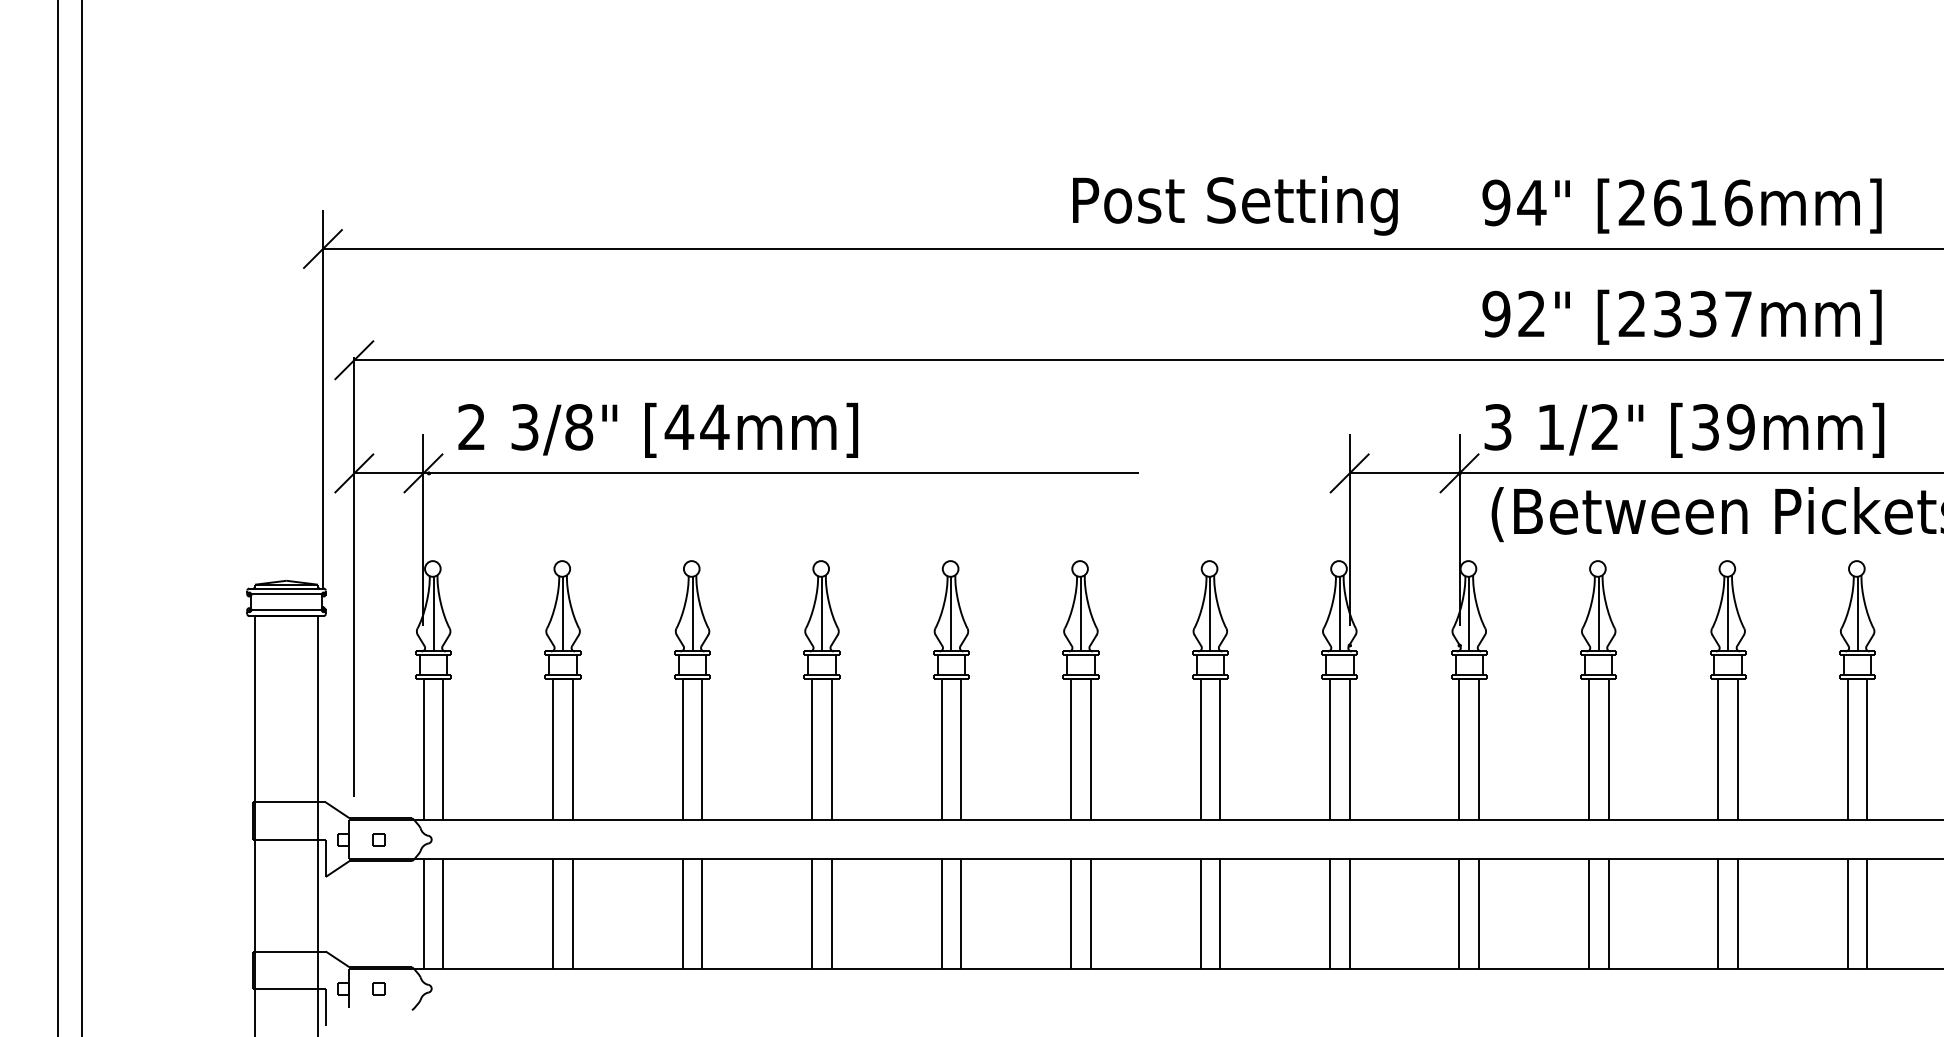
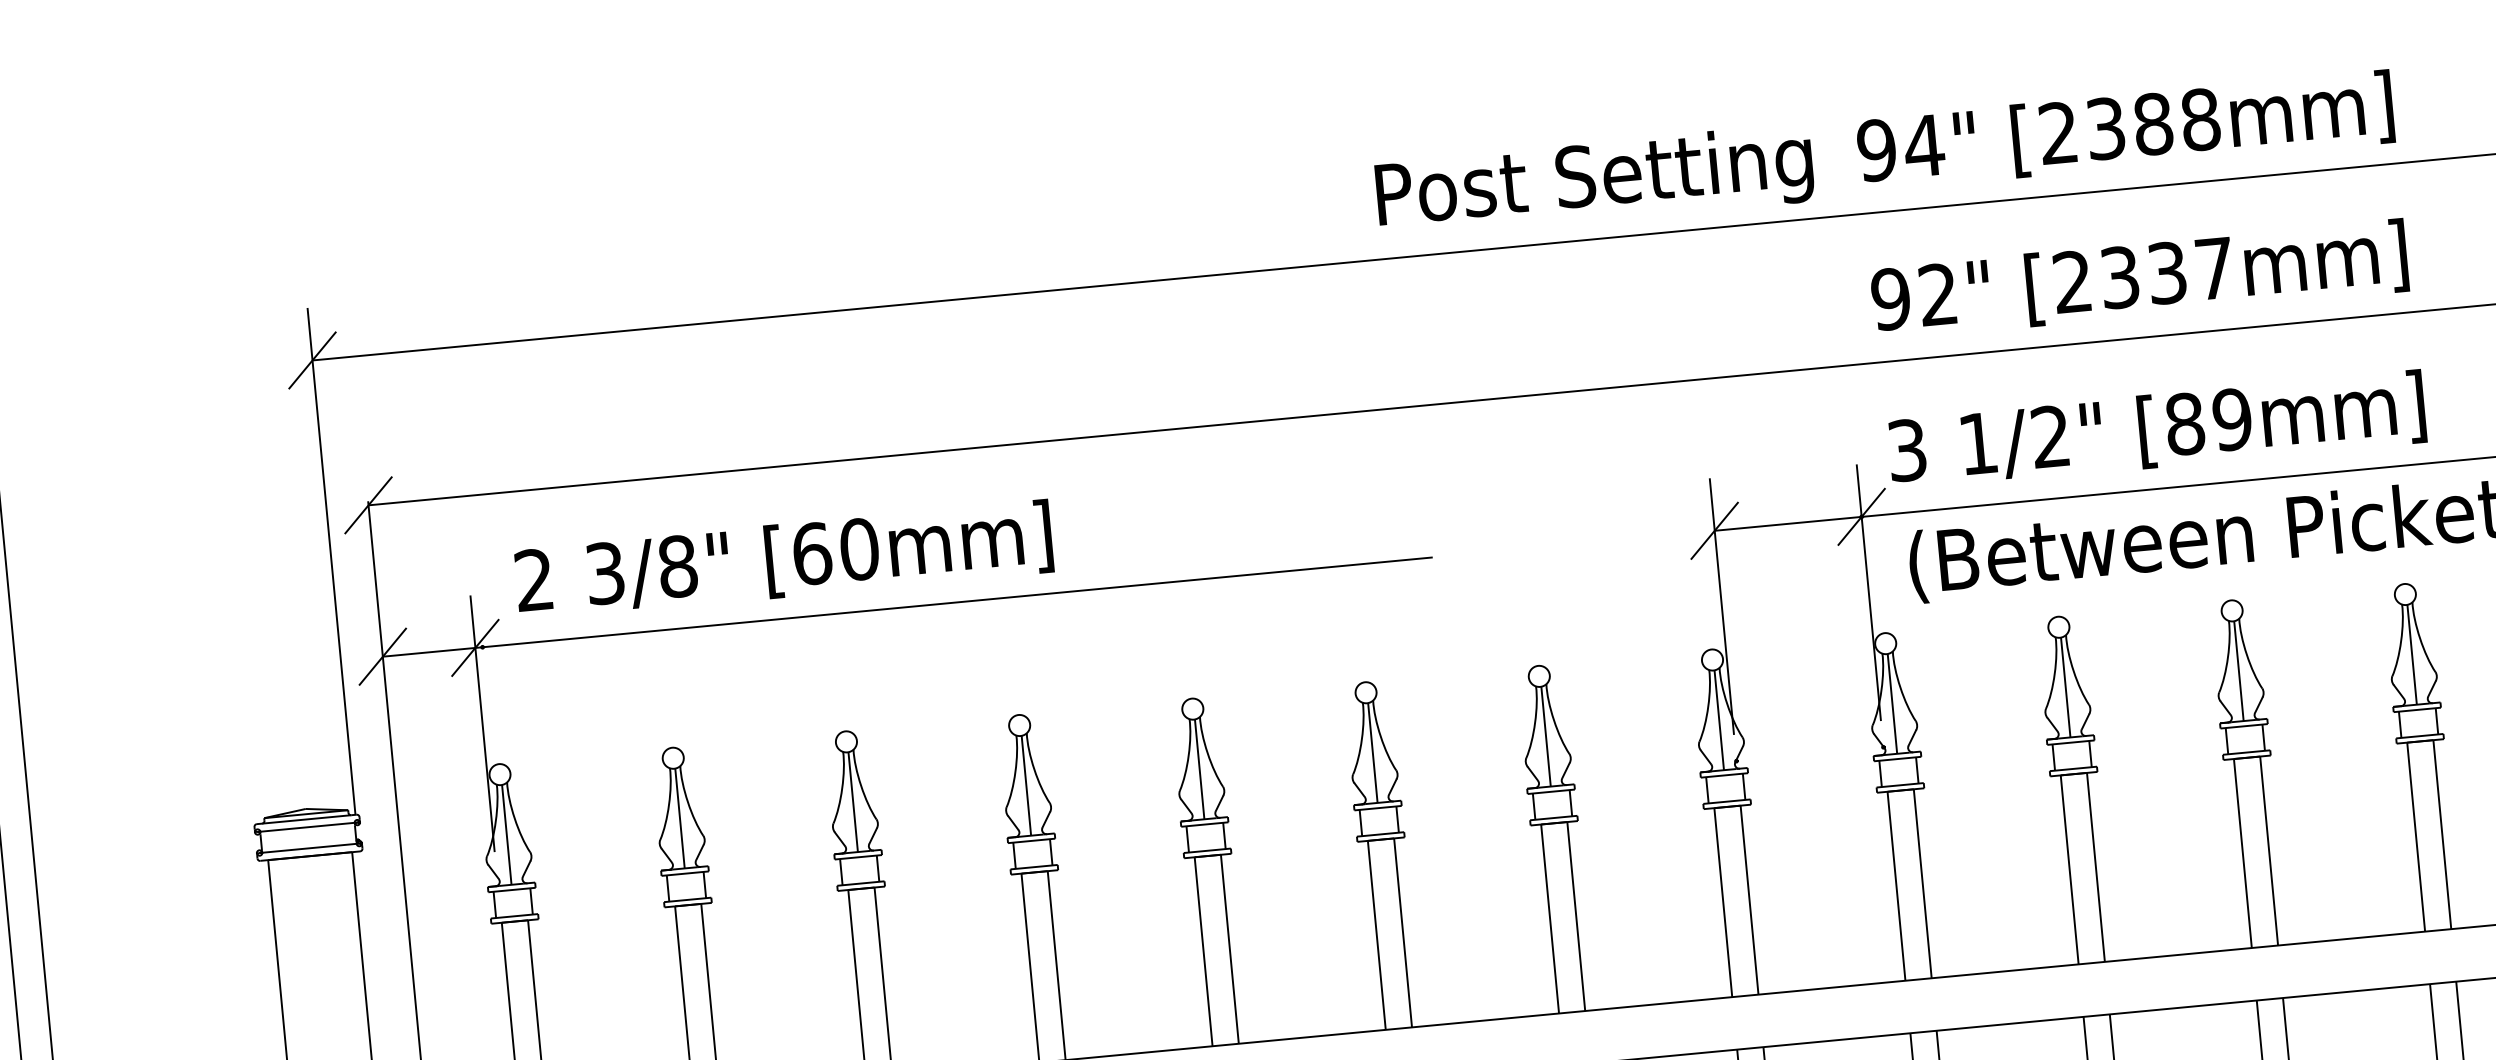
text: (1703, 202) -> (2153, 123), [2616mm] -> [2388mm]
text: (1235, 205) -> (1595, 181), moved
text: (696, 427) -> (834, 552), [44mm] -> [60mm]
text: (1705, 427) -> (2184, 424), [39mm] -> [89mm]

